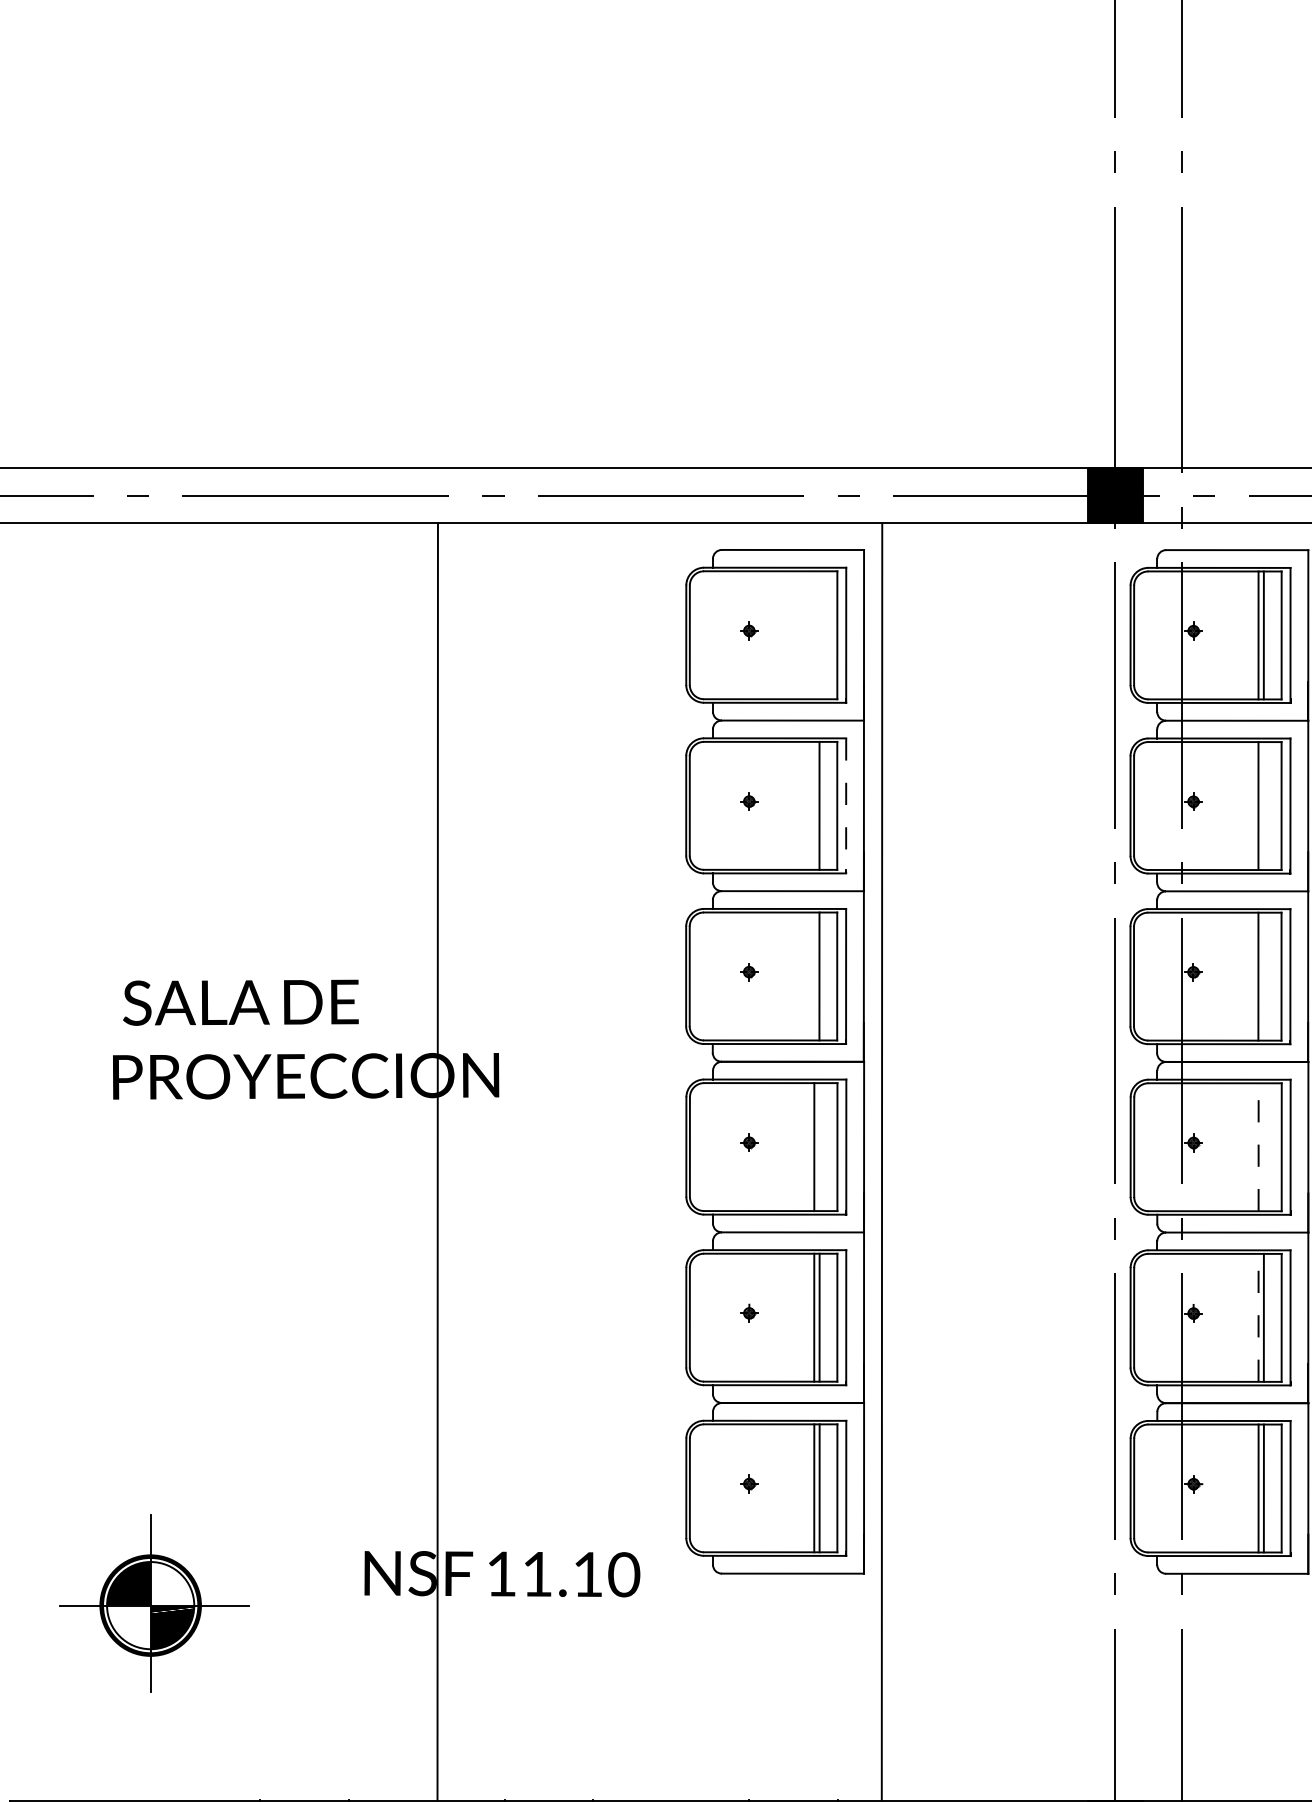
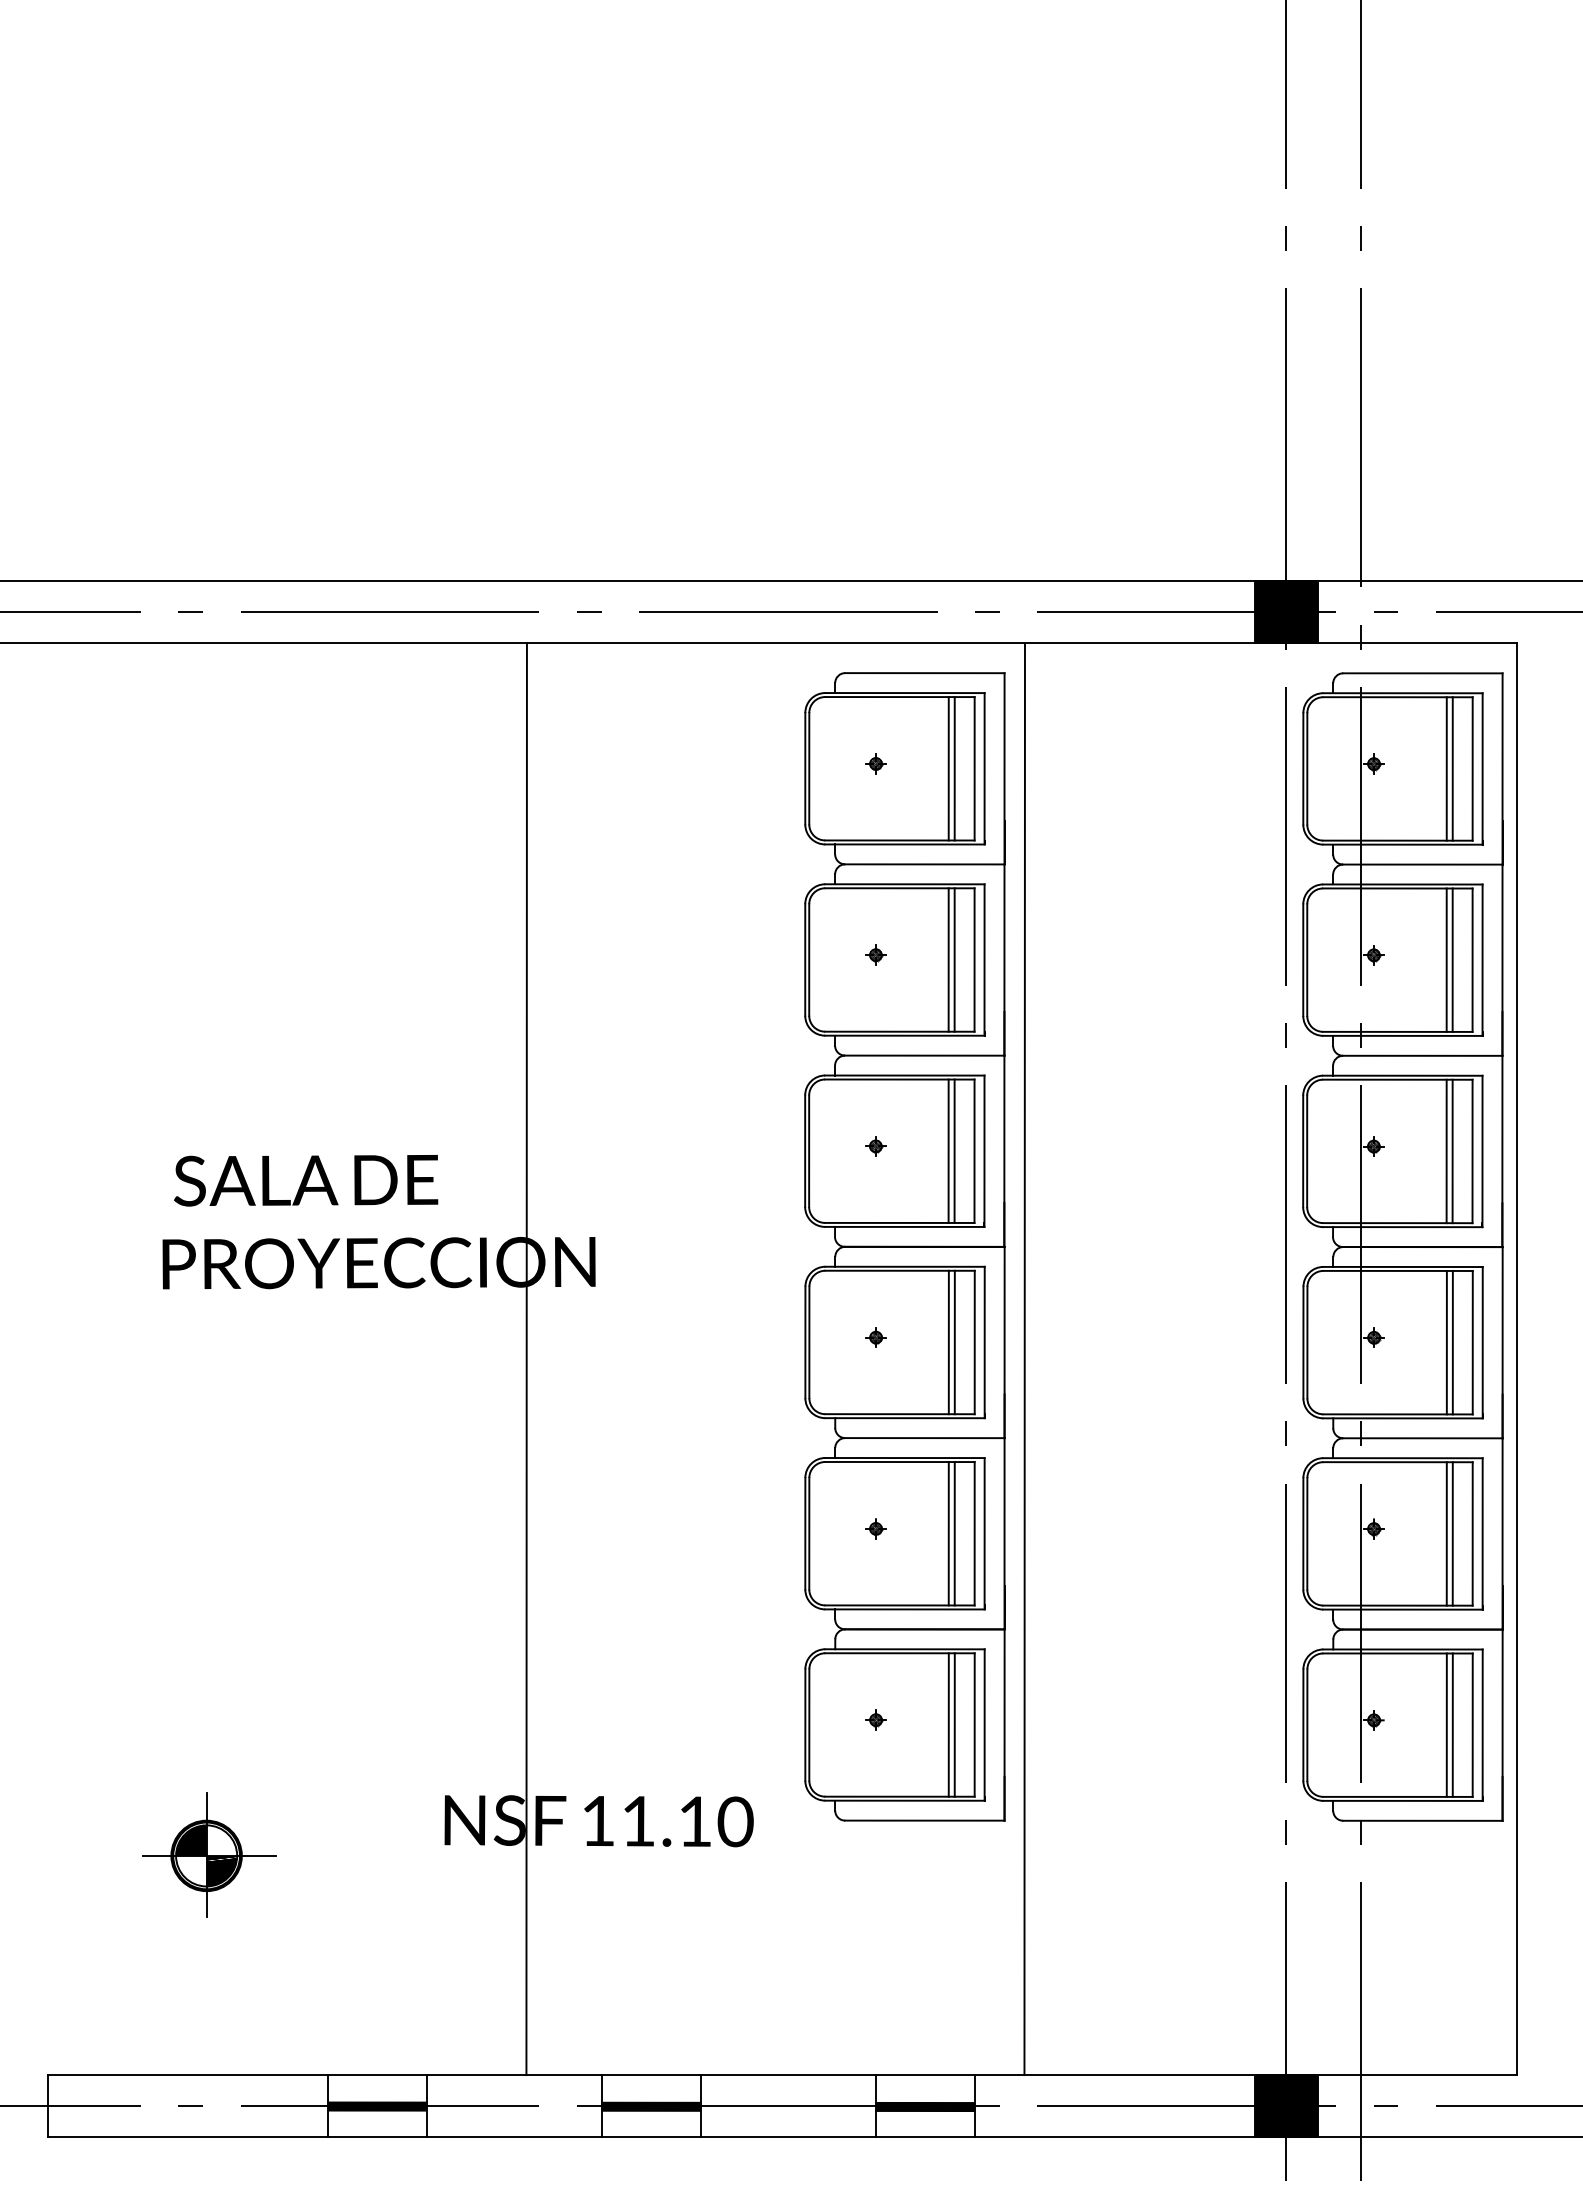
line: (814, 635) -> (948, 768), added
line: (819, 635) -> (954, 768), added
line: (814, 805) -> (948, 959), added
line: (1263, 805) -> (1452, 959), added
line: (846, 806) -> (984, 960), dashed -> solid
line: (814, 975) -> (948, 1150), added
line: (1263, 976) -> (1452, 1151), added
line: (819, 1147) -> (954, 1342), added
line: (1258, 1147) -> (1446, 1342), dashed -> solid
line: (1263, 1147) -> (1452, 1342), added
line: (1258, 1317) -> (1446, 1533), dashed -> solid
part: (154, 1603) -> (209, 1854), size x0.62

